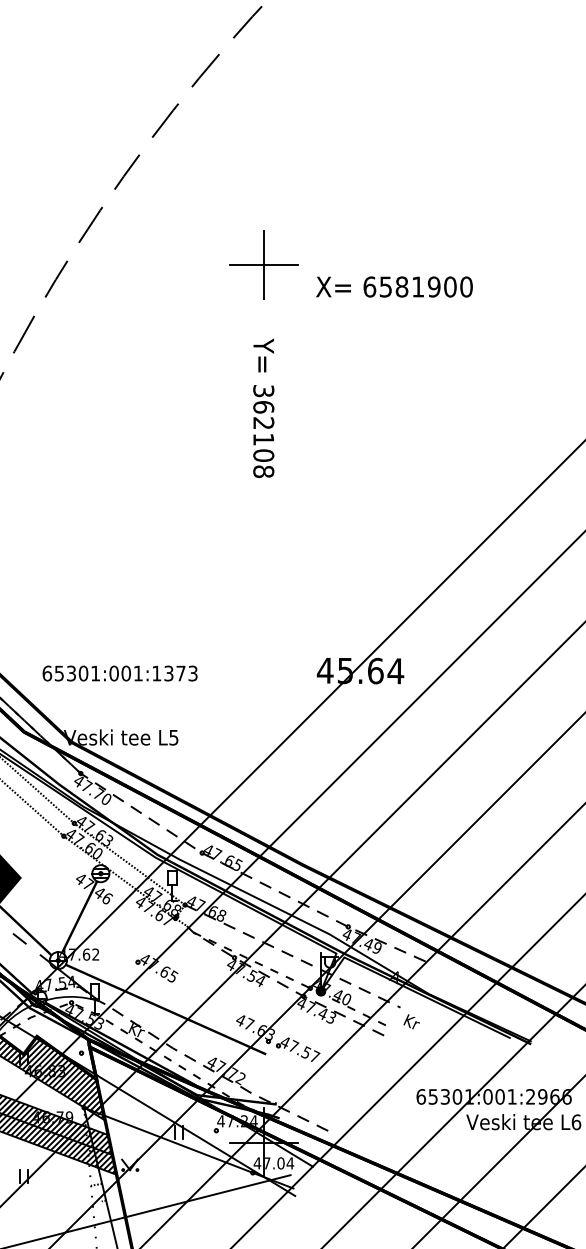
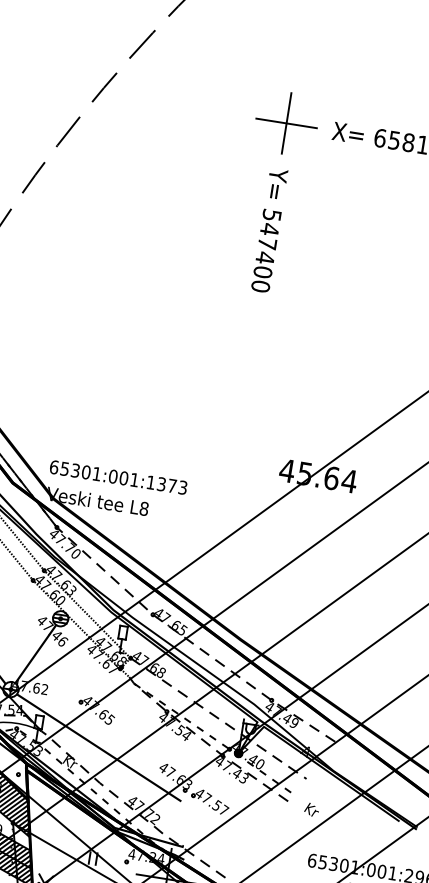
part: (263, 264) -> (286, 122), moved
text: (263, 431) -> (266, 250), 362108 -> 547400
text: (119, 673) -> (118, 477), moved
text: (173, 737) -> (143, 508), L5 -> L8
text: (411, 1021) -> (311, 809), moved

